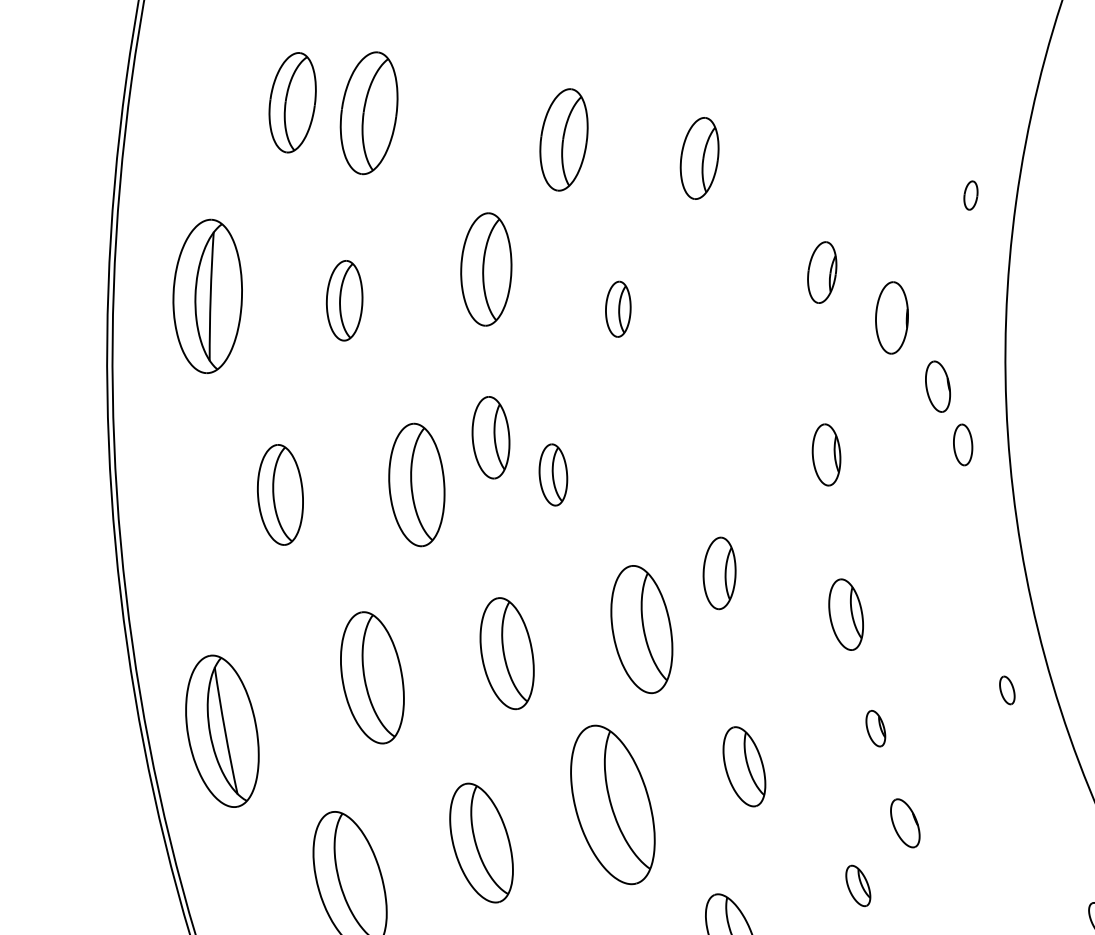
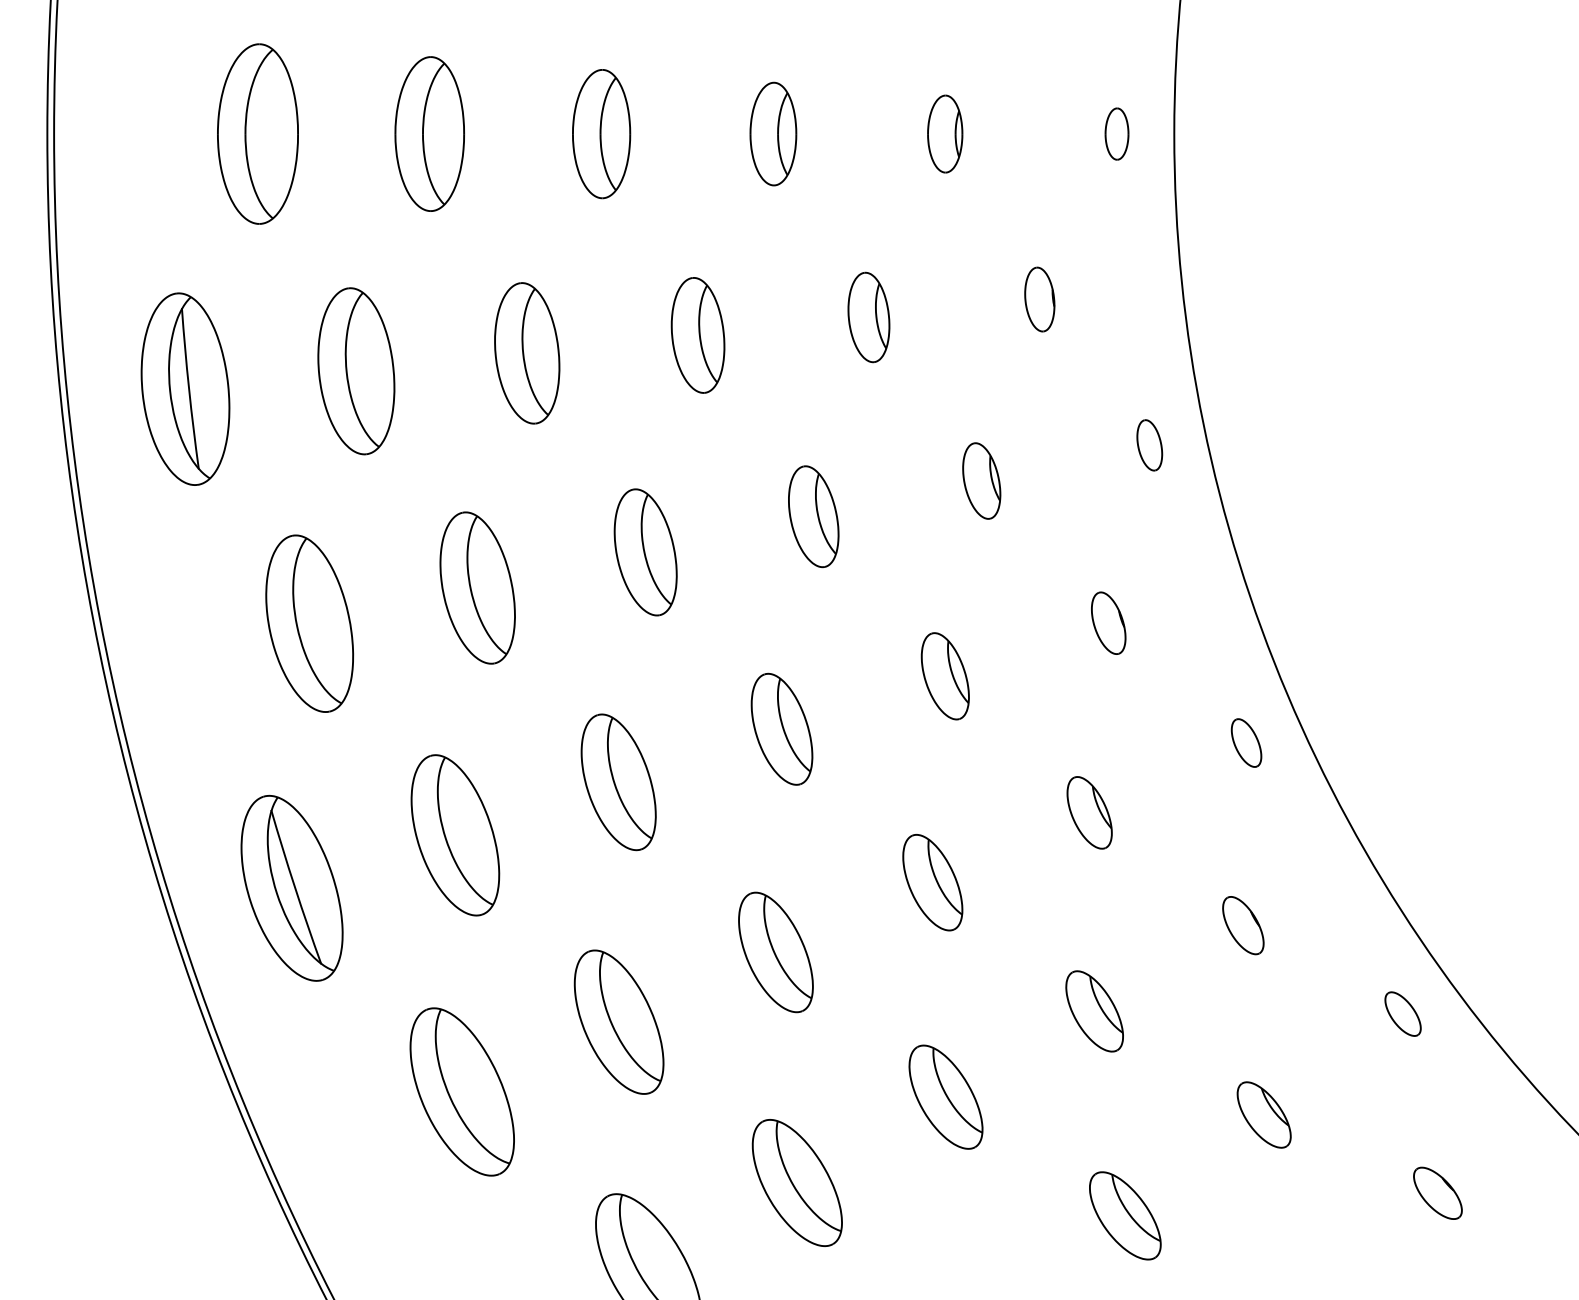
part: (292, 102) -> (257, 133), size x1.43
part: (368, 112) -> (429, 133), moved
part: (970, 195) -> (1116, 133), size x1.43
part: (486, 269) -> (527, 353), moved
part: (822, 272) -> (945, 133), moved
part: (344, 300) -> (356, 371), size x1.67
part: (617, 309) -> (697, 335), size x1.67
part: (891, 317) -> (1039, 299), size x0.71
part: (938, 386) -> (1108, 622), moved
part: (490, 437) -> (813, 516), moved
part: (553, 474) -> (645, 552), size x1.67
part: (280, 494) -> (309, 623), size x1.43
part: (719, 573) -> (868, 317), moved
part: (845, 614) -> (944, 676), moved
part: (641, 628) -> (781, 728), size x0.71
part: (1007, 690) -> (1246, 742), size x1.43
part: (875, 728) -> (1089, 812), size x1.67
part: (222, 730) -> (291, 887), moved
part: (612, 804) -> (775, 952), size x0.62
part: (905, 823) -> (1243, 925), moved
part: (858, 885) -> (1094, 1011), size x1.67

